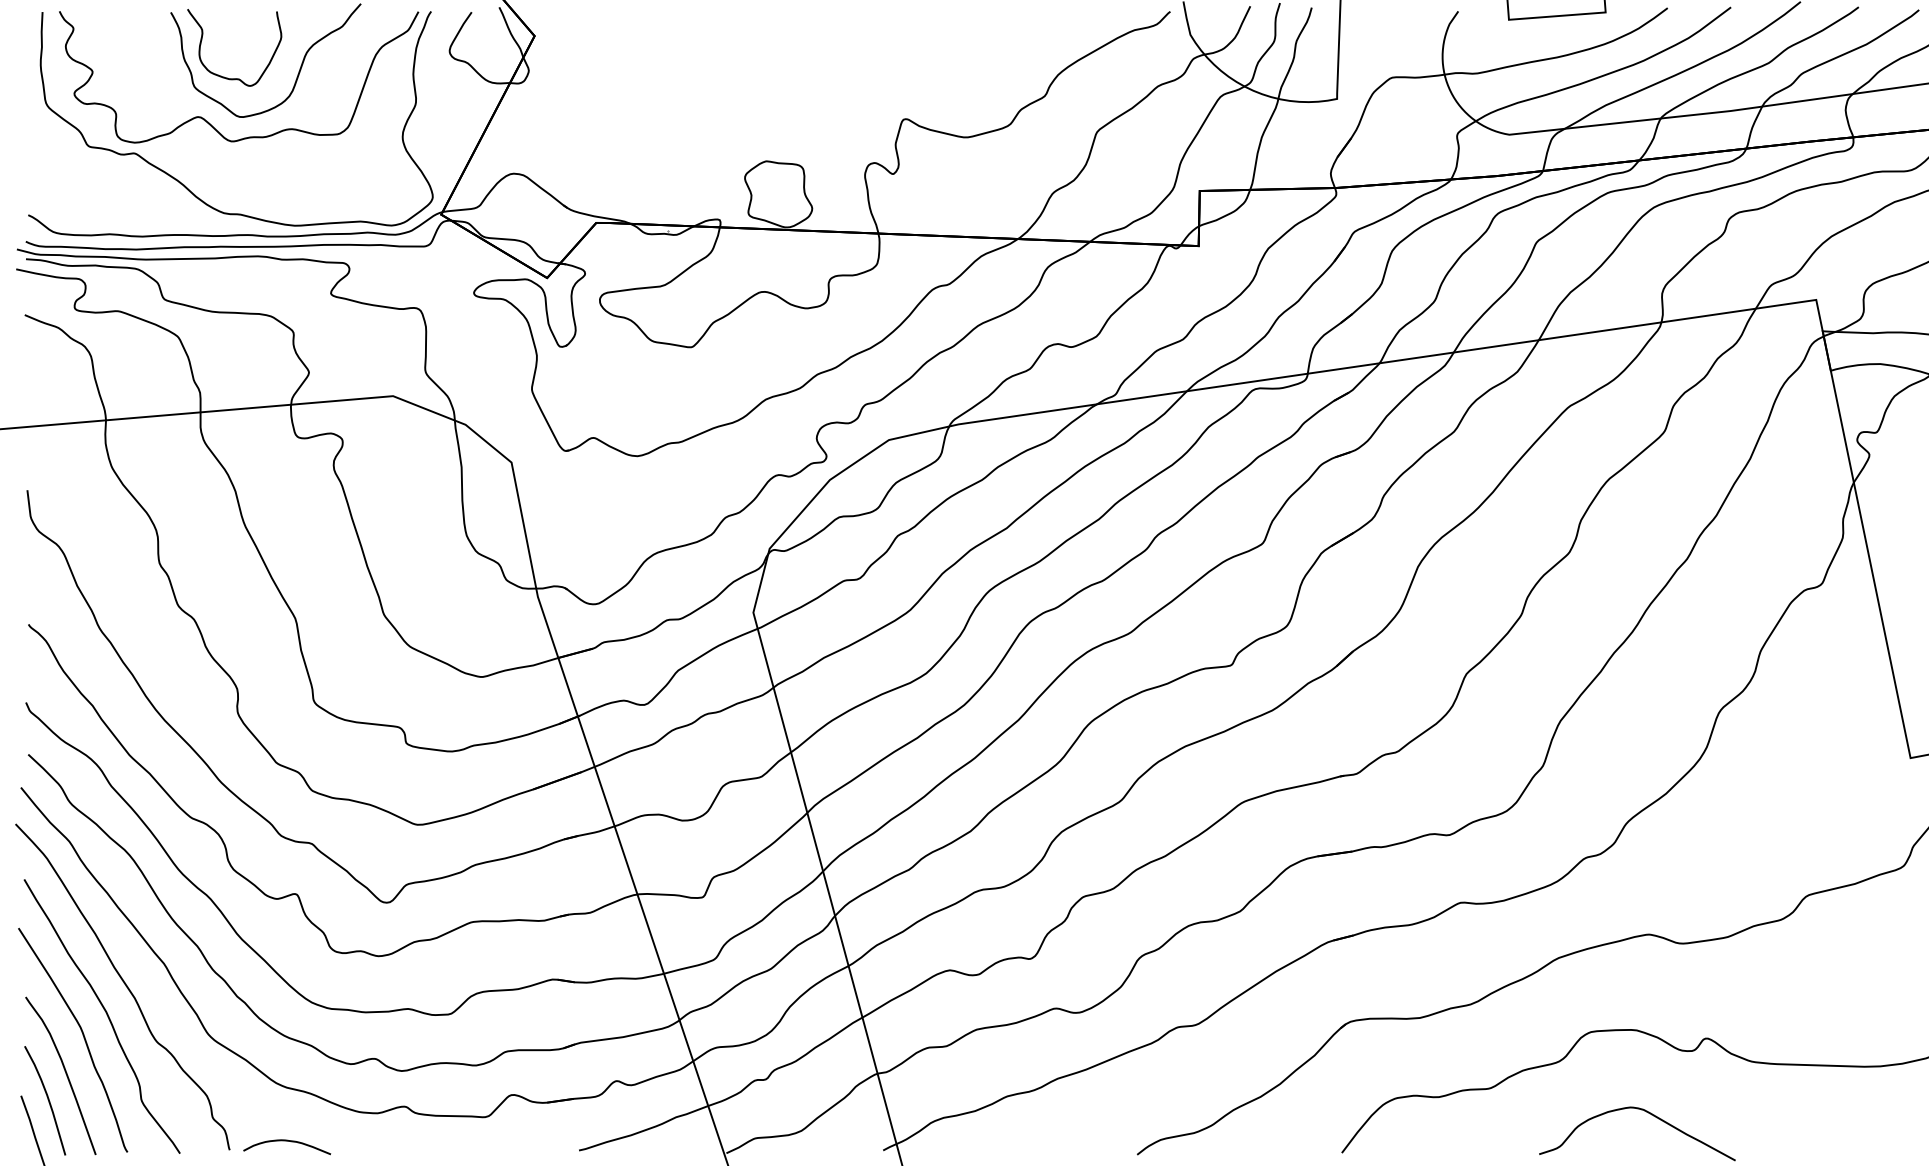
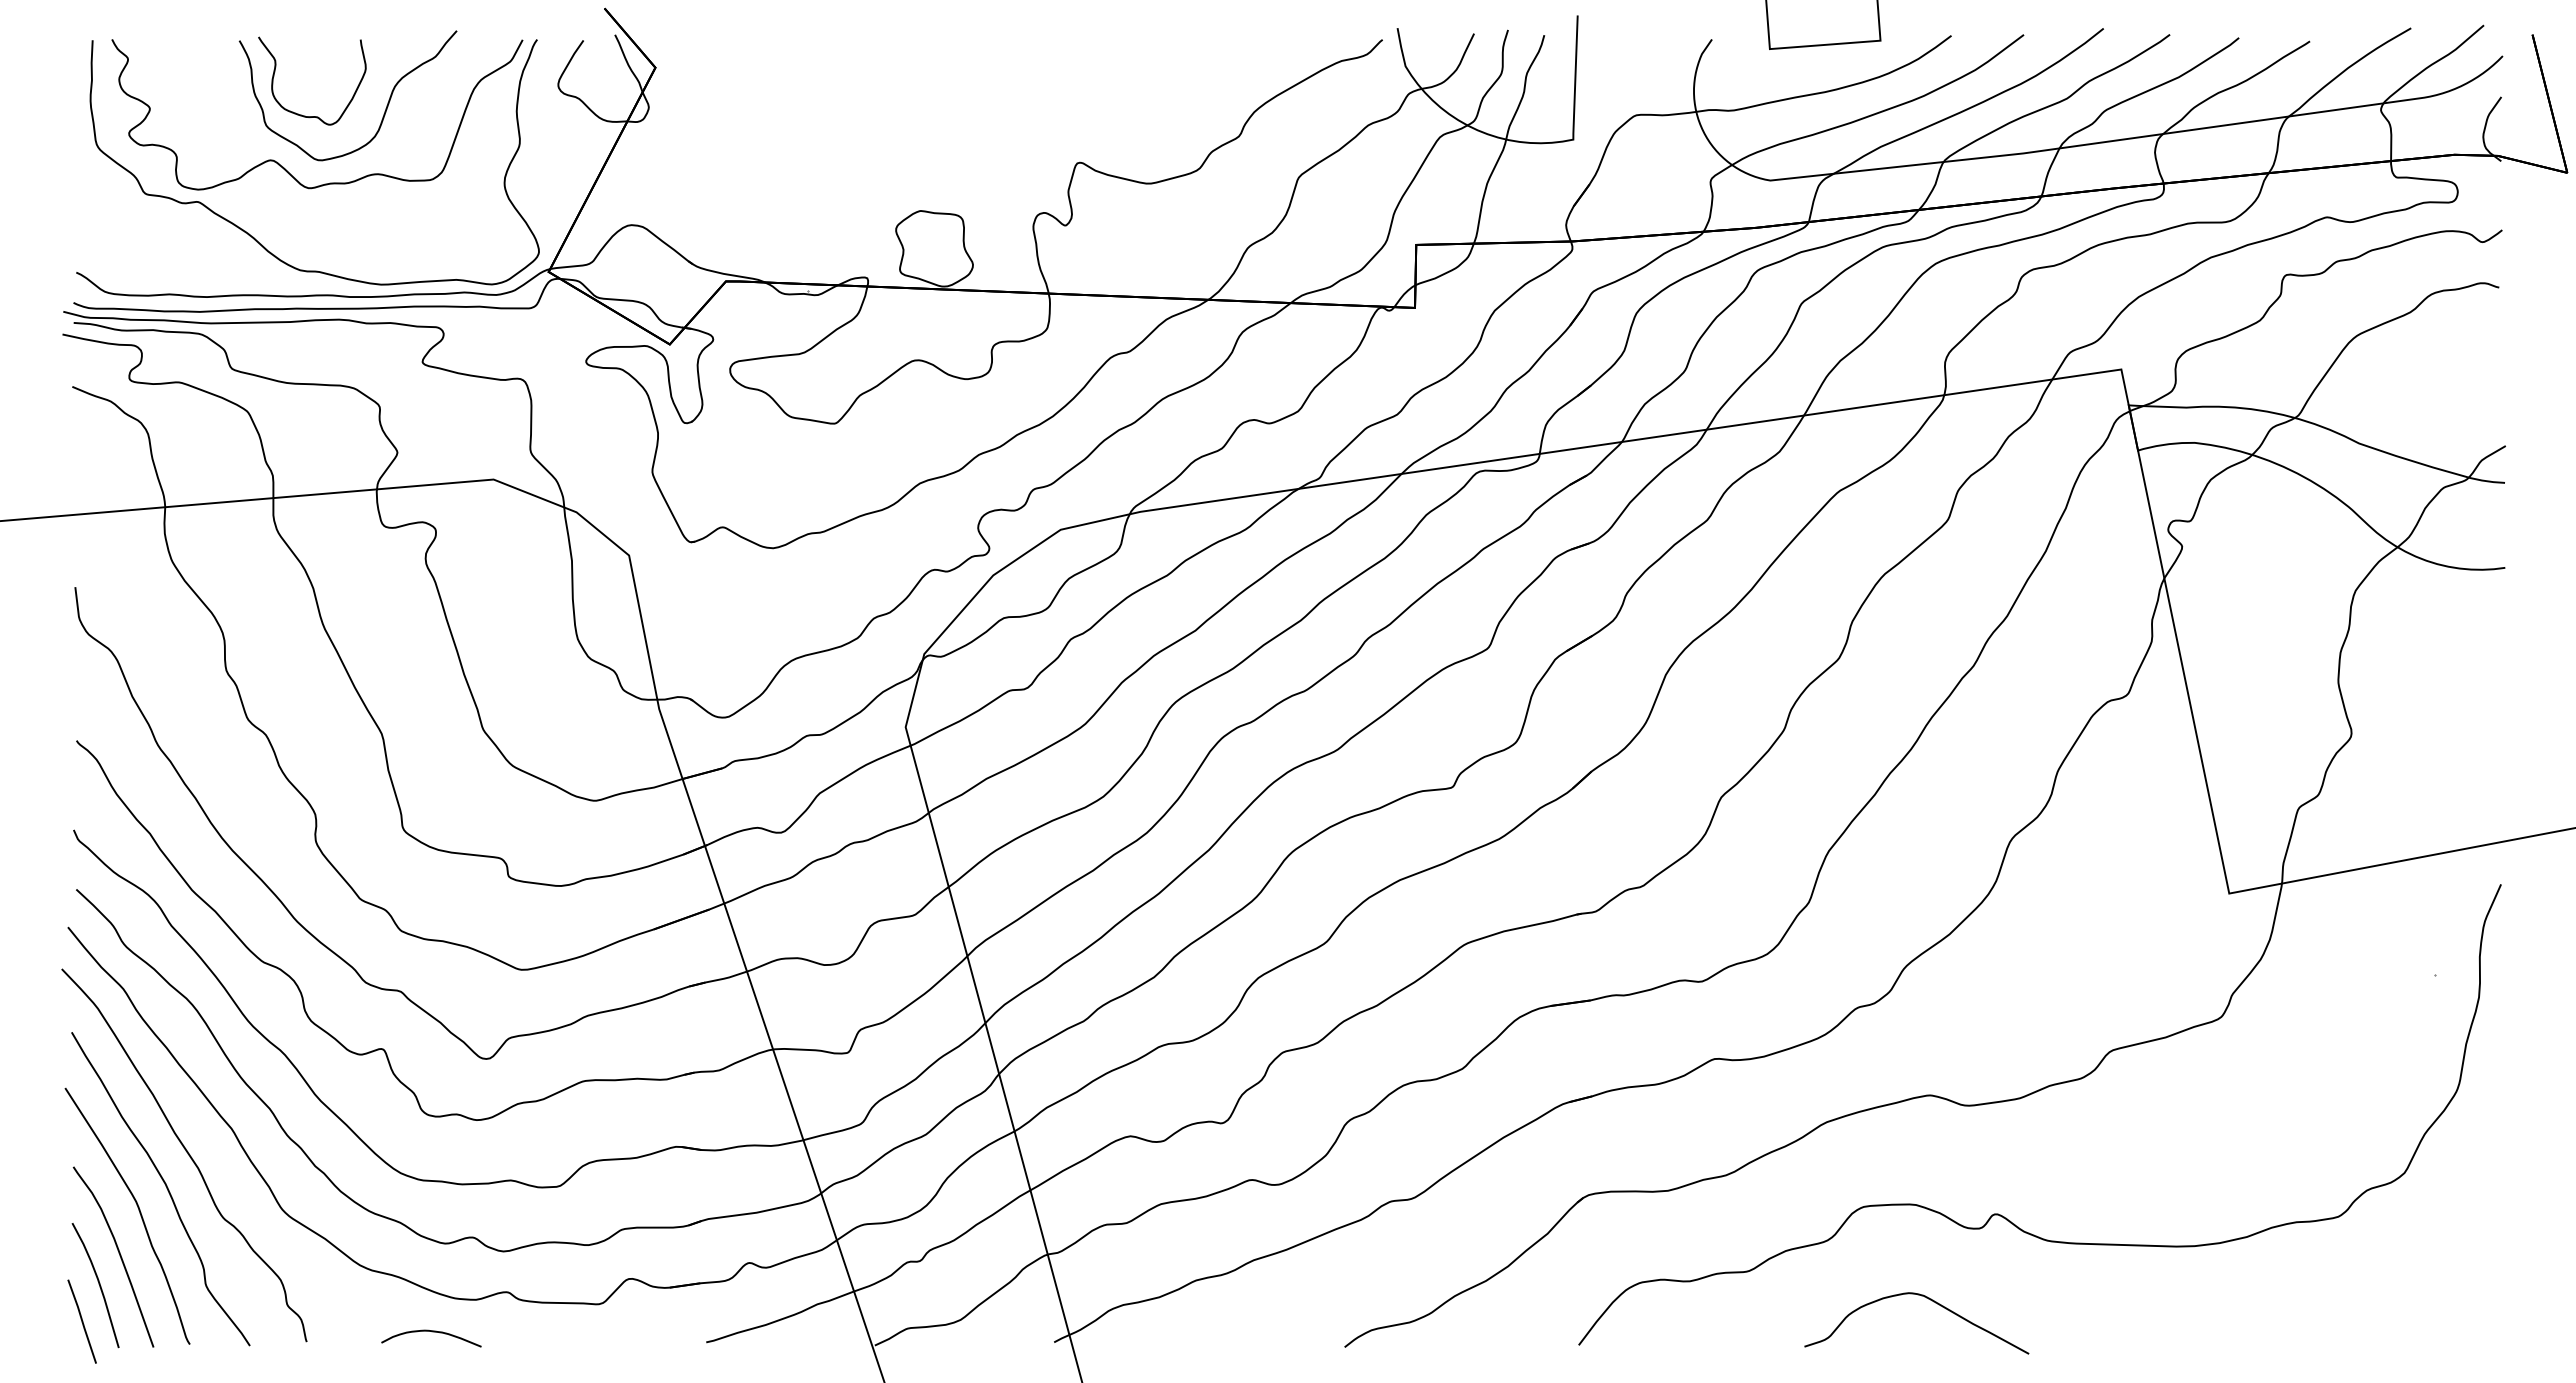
curve: (288, 1141) -> (432, 1332), moved

